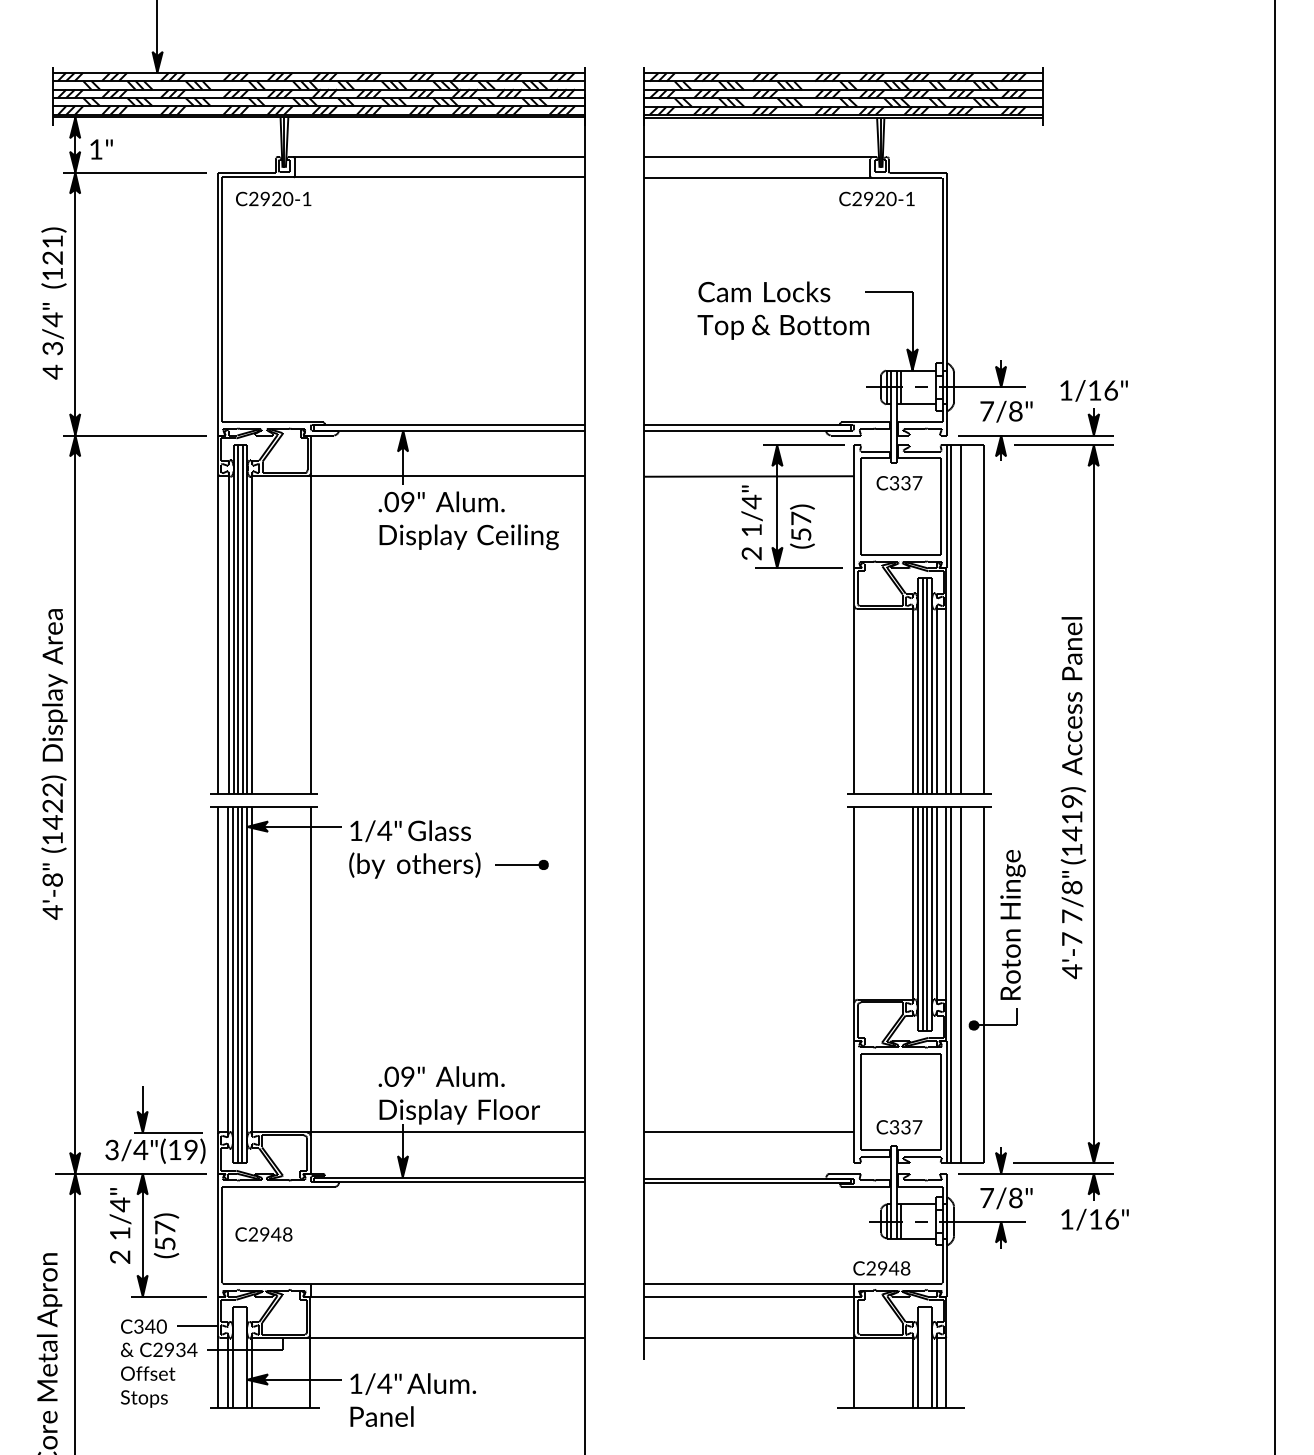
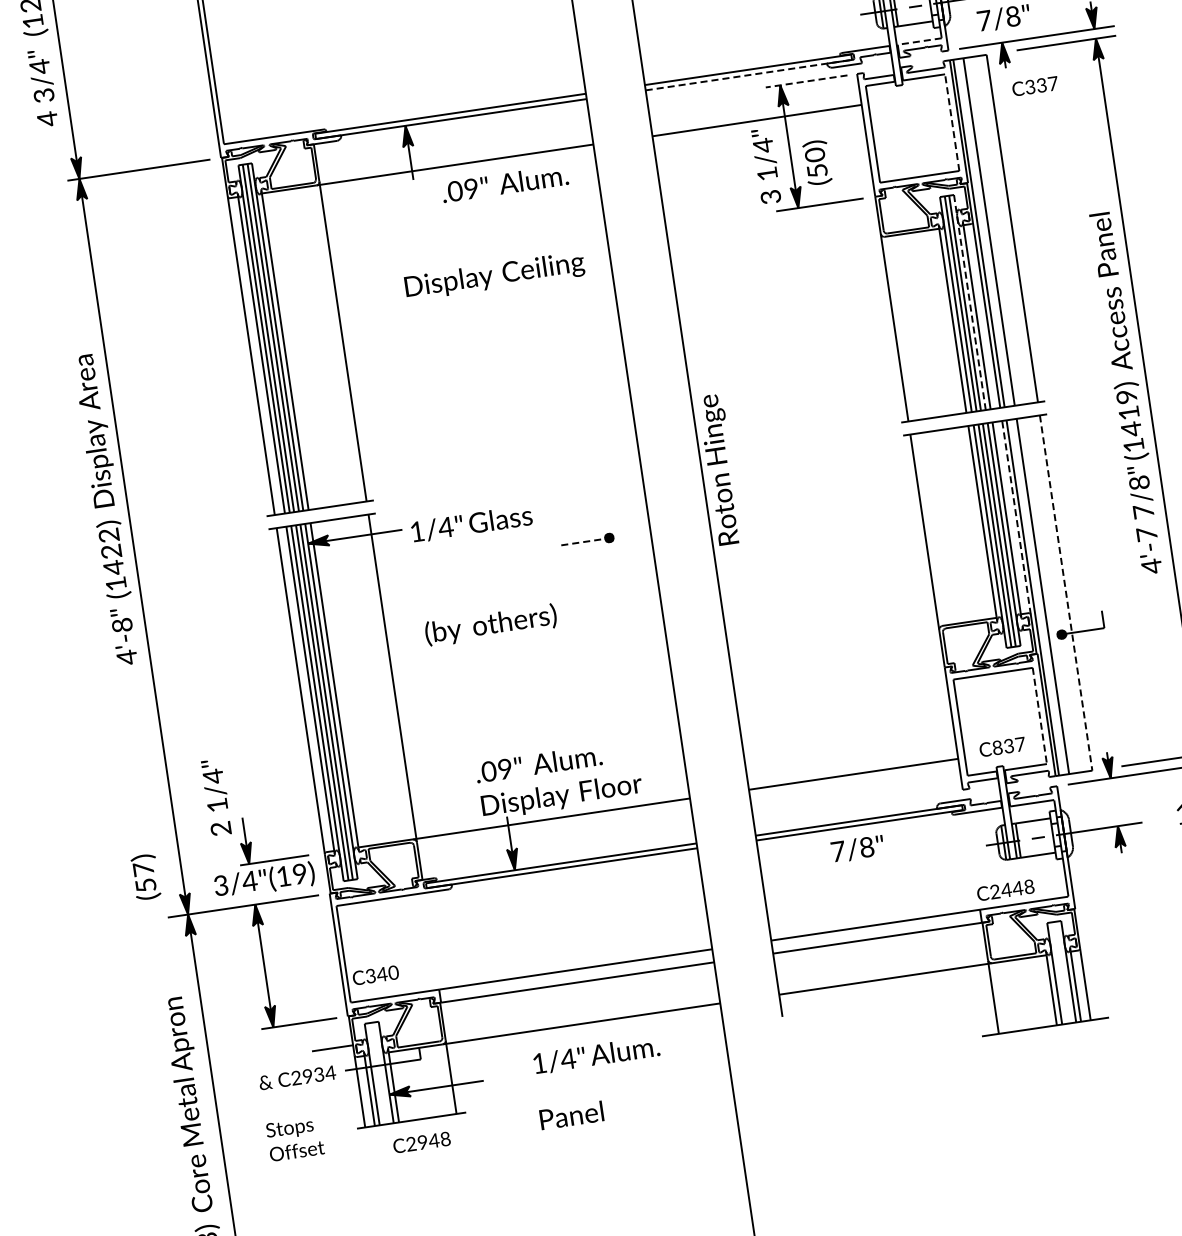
line: (920, 422) -> (919, 41), solid -> dashed
line: (747, 430) -> (748, 75), solid -> dashed
line: (803, 445) -> (806, 81), solid -> dashed
text: (899, 483) -> (1035, 86), moved
text: (441, 501) -> (504, 183), moved
line: (940, 506) -> (952, 122), solid -> dashed
text: (801, 518) -> (815, 154), (57) -> (50)
text: (468, 537) -> (494, 276), moved
text: (754, 553) -> (773, 196), 2 -> 3
line: (931, 686) -> (969, 303), solid -> dashed
text: (414, 865) -> (490, 625), moved
line: (520, 865) -> (586, 541), solid -> dashed
line: (946, 903) -> (1016, 517), solid -> dashed
text: (1012, 924) -> (720, 469), moved
line: (984, 985) -> (1066, 593), solid -> dashed
line: (940, 1102) -> (1039, 716), solid -> dashed
text: (894, 1127) -> (997, 748), C337 -> C837
text: (1006, 1198) -> (857, 849), moved
text: (120, 1225) -> (216, 797), moved
text: (263, 1234) -> (421, 1142), moved
text: (166, 1235) -> (145, 876), moved
text: (882, 1268) -> (1006, 890), C2948 -> C2448
text: (143, 1326) -> (375, 975), moved
text: (148, 1373) -> (297, 1150), moved
text: (412, 1383) -> (595, 1054), moved
text: (381, 1416) -> (571, 1115), moved

